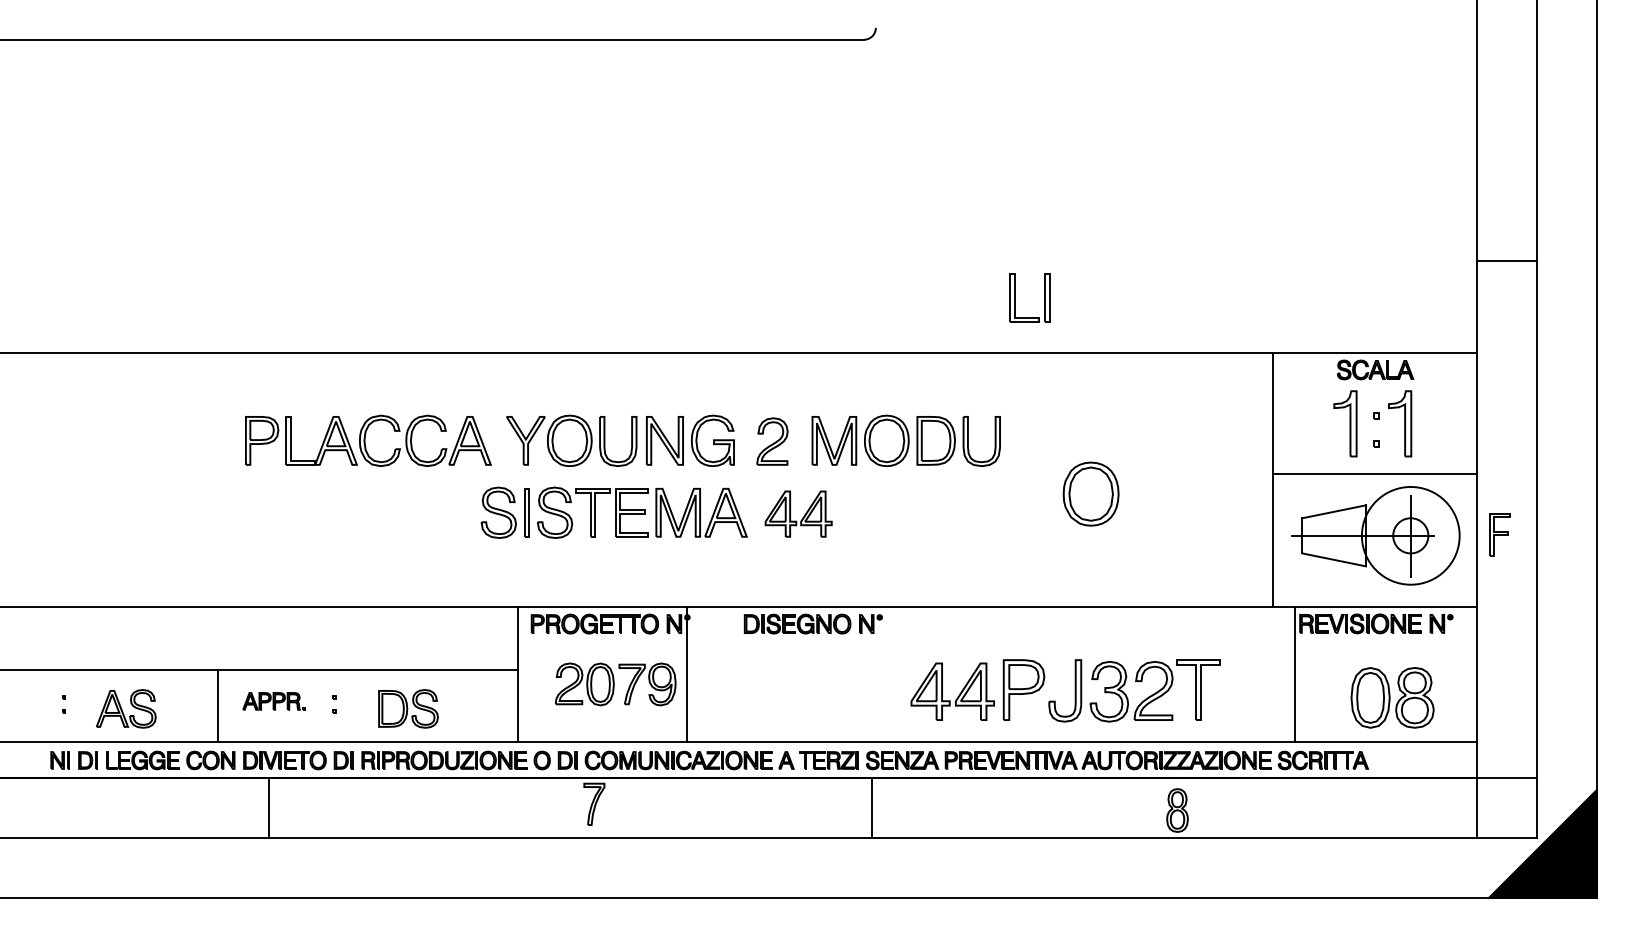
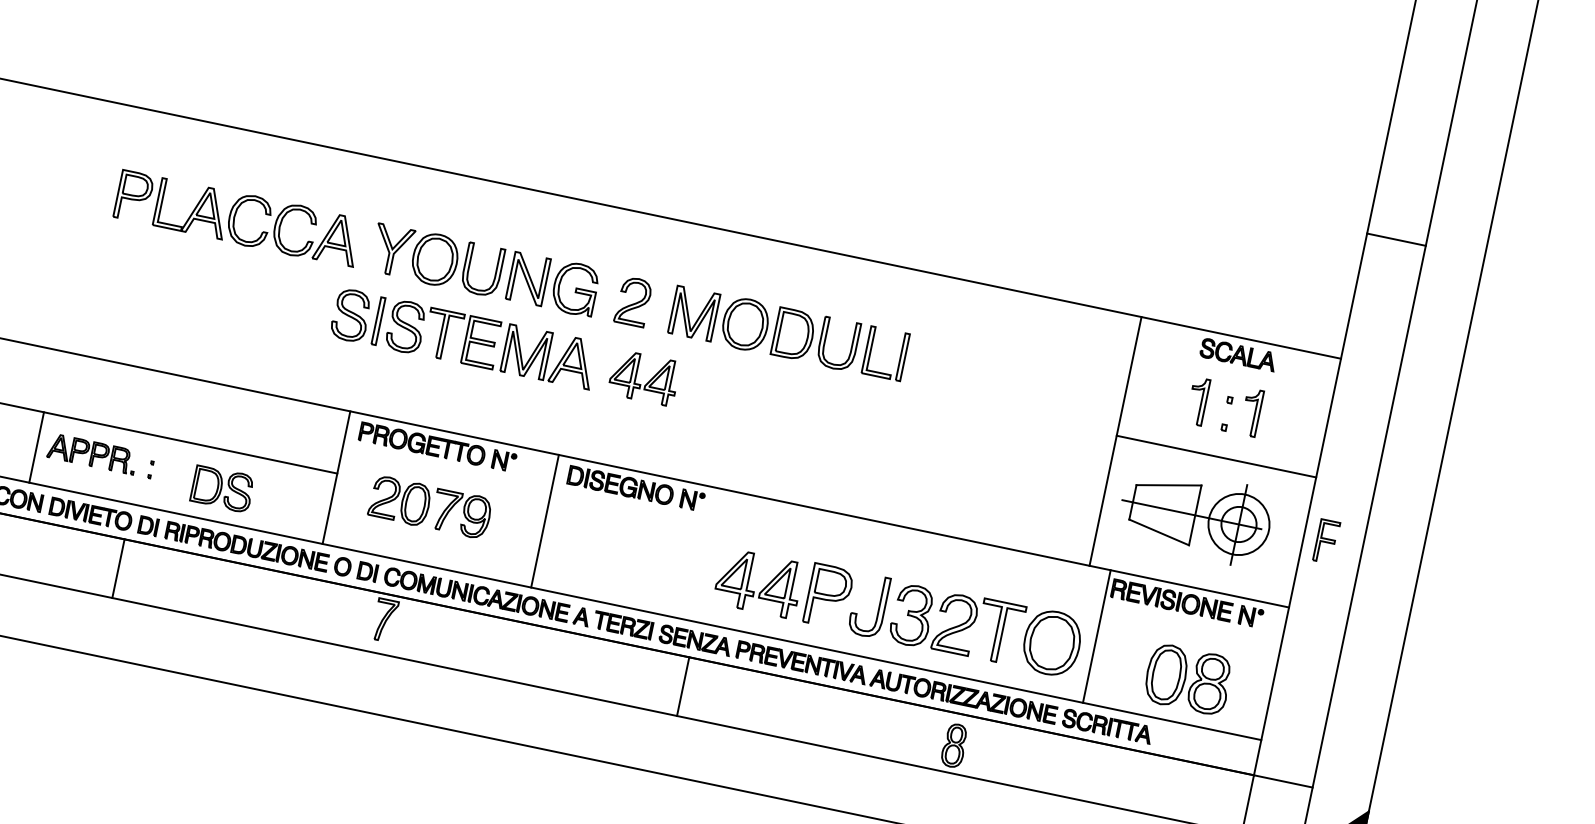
line: (1506, 260) -> (1396, 239), moved
part: (1015, 297) -> (871, 350), moved
part: (1345, 423) -> (1198, 401), size x0.71
part: (1400, 423) -> (1251, 412), size x0.71
part: (1090, 493) -> (1051, 642), moved
circle: (1410, 535) -> (1238, 524), size x0.62
line: (686, 674) -> (544, 521), moved
part: (273, 701) -> (91, 454), size x1.43
line: (268, 808) -> (117, 568), moved
line: (871, 808) -> (682, 686), moved

